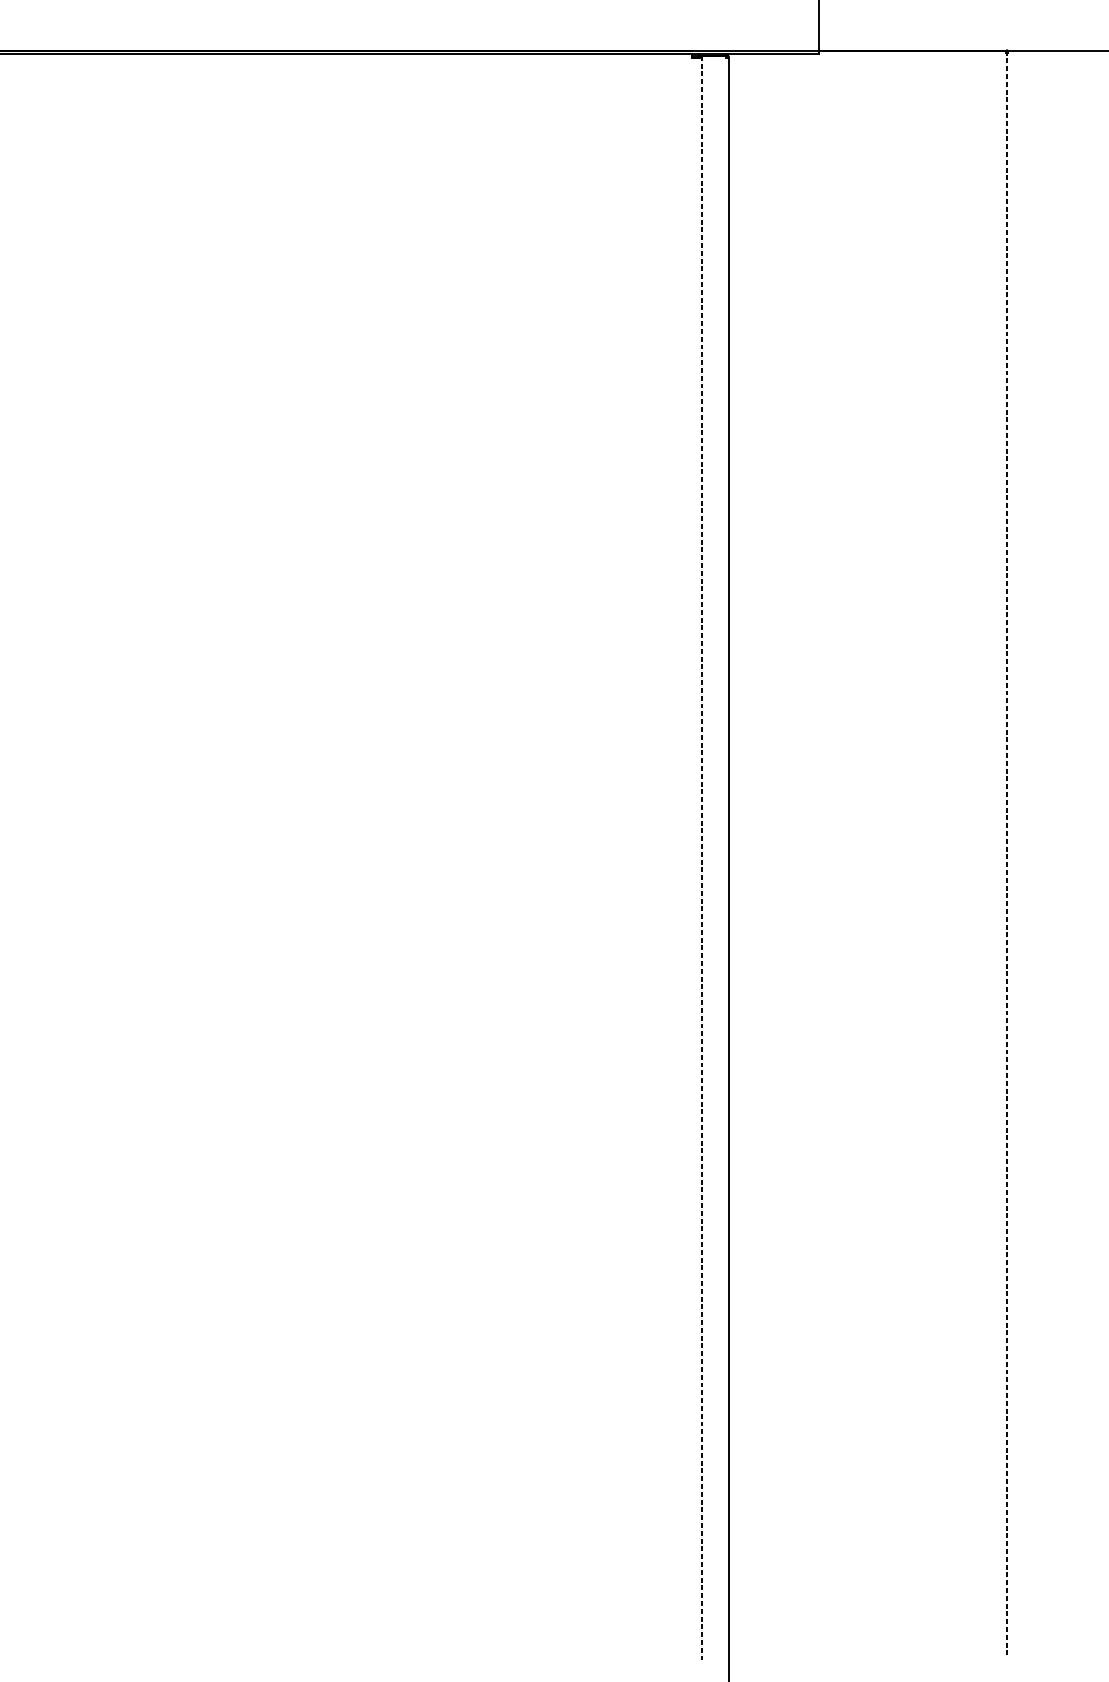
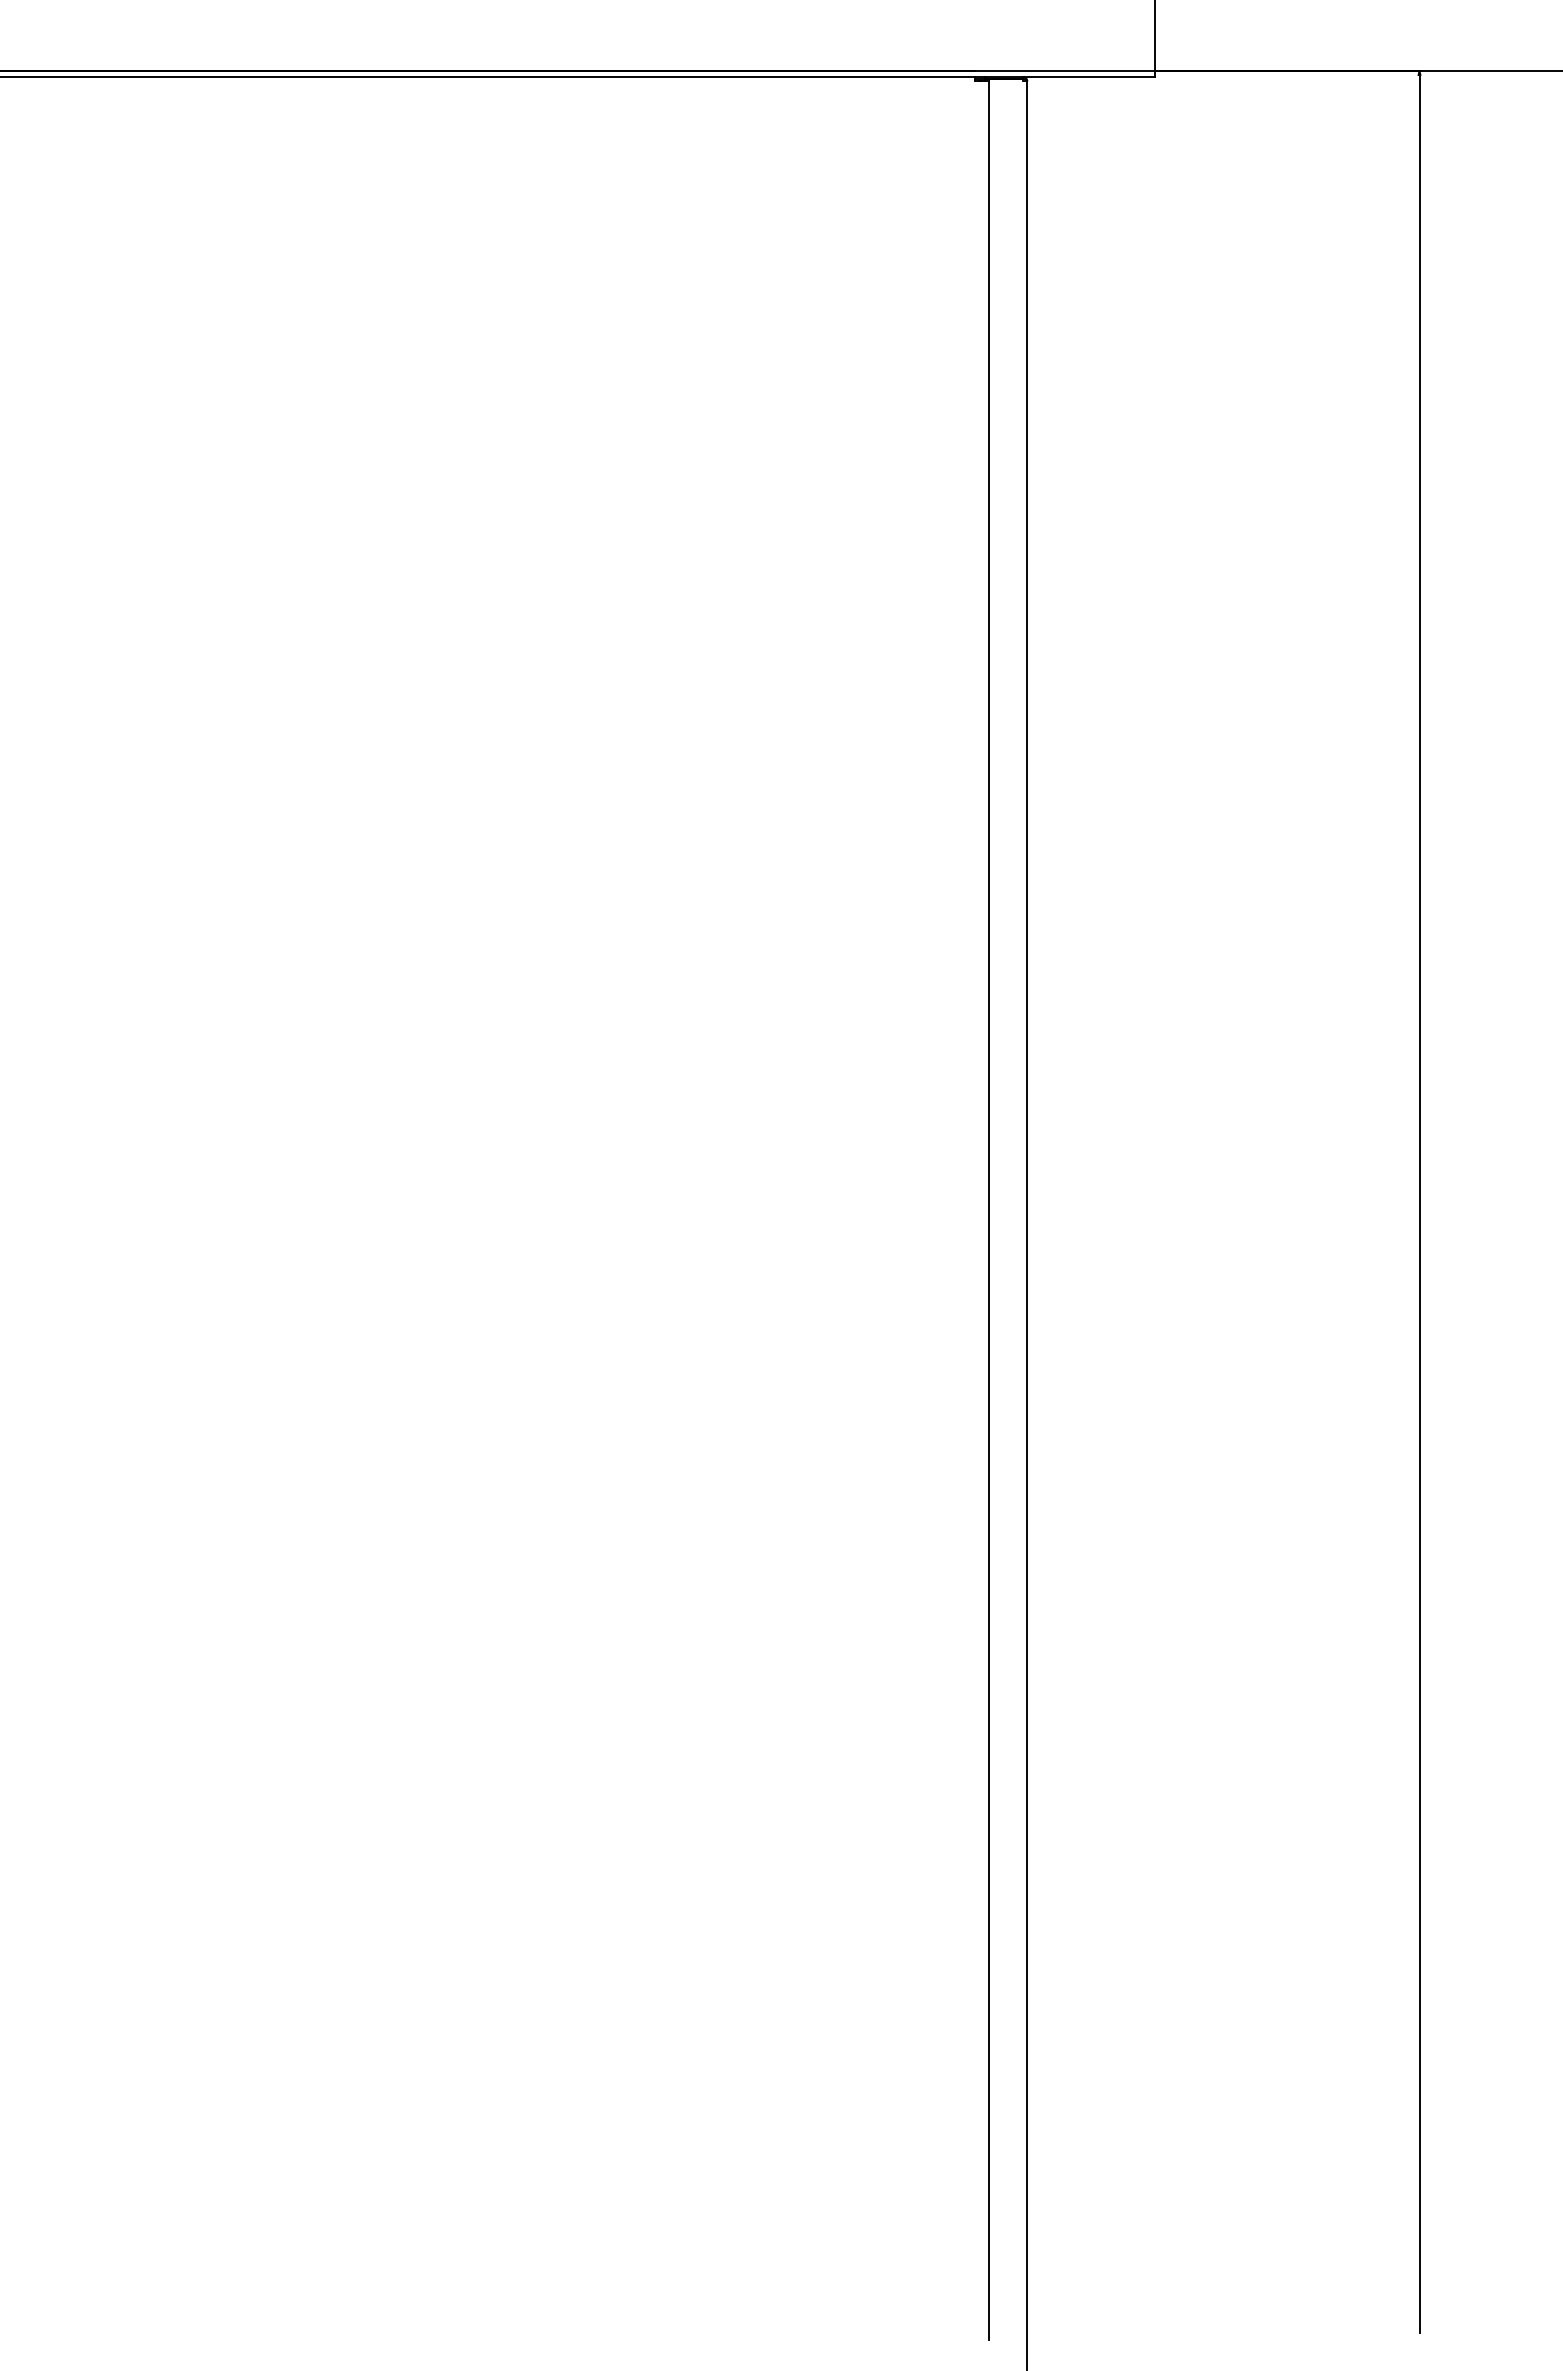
line: (1007, 853) -> (1419, 1203), dashed -> solid
line: (701, 858) -> (988, 1209), dashed -> solid

